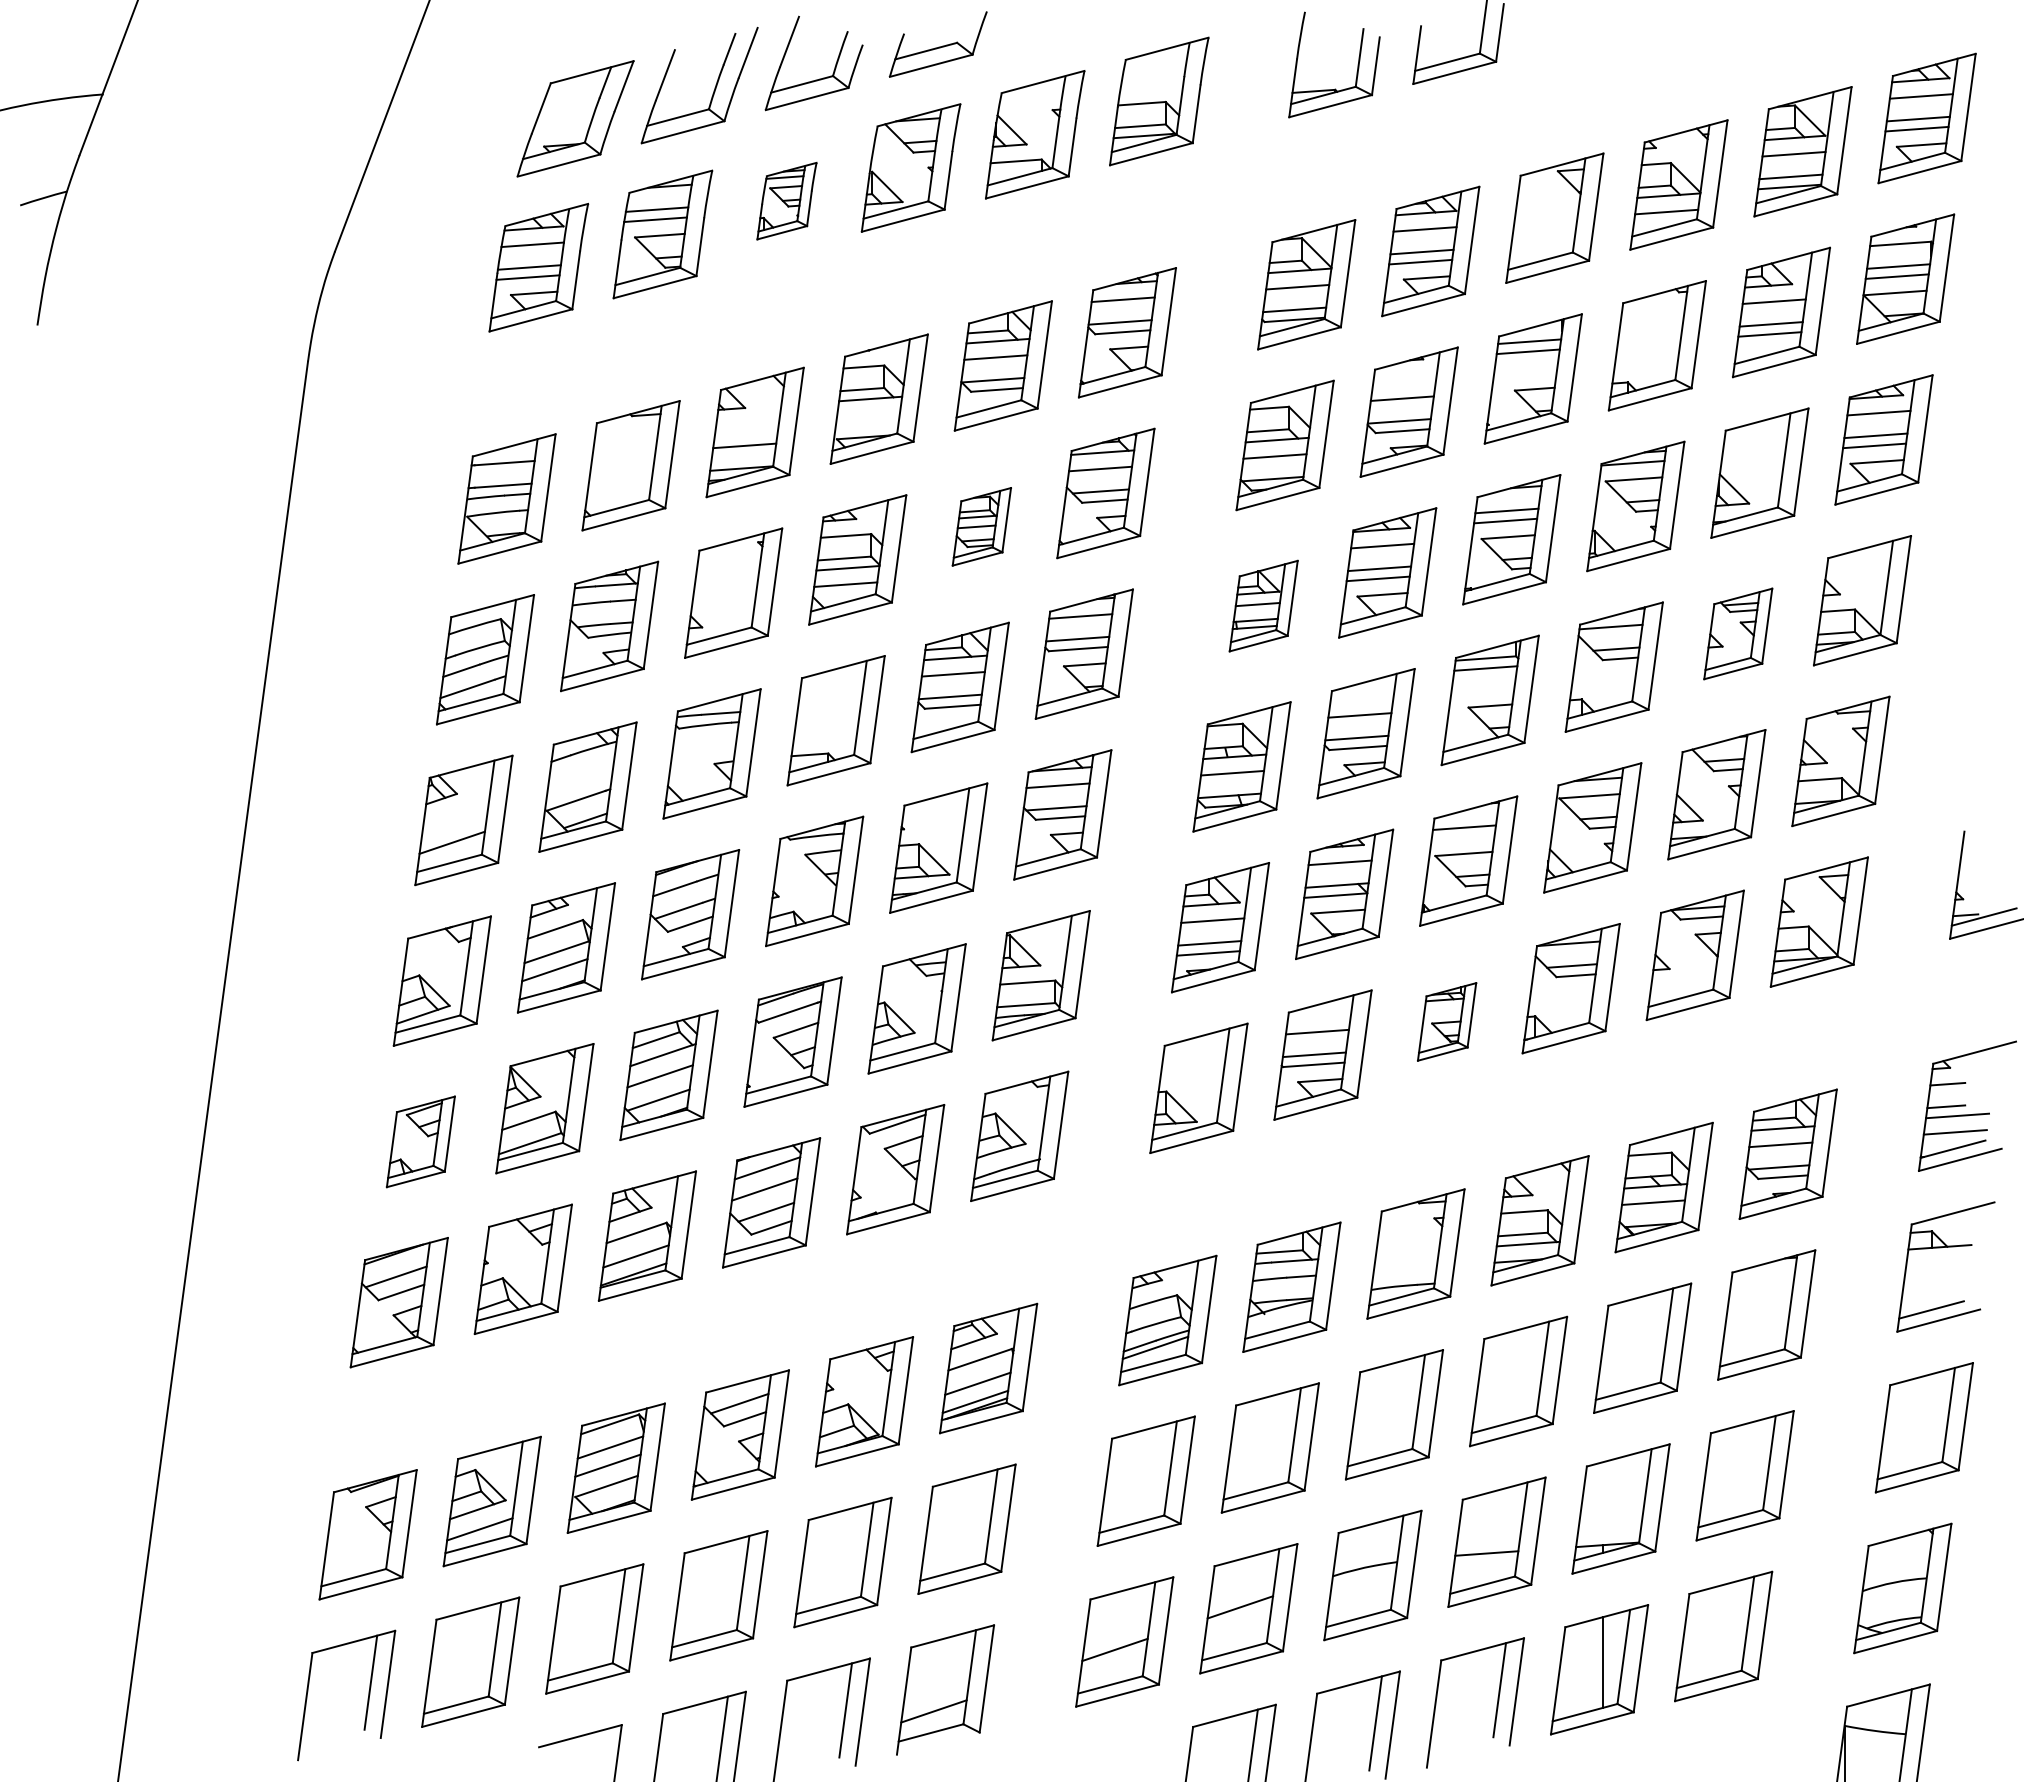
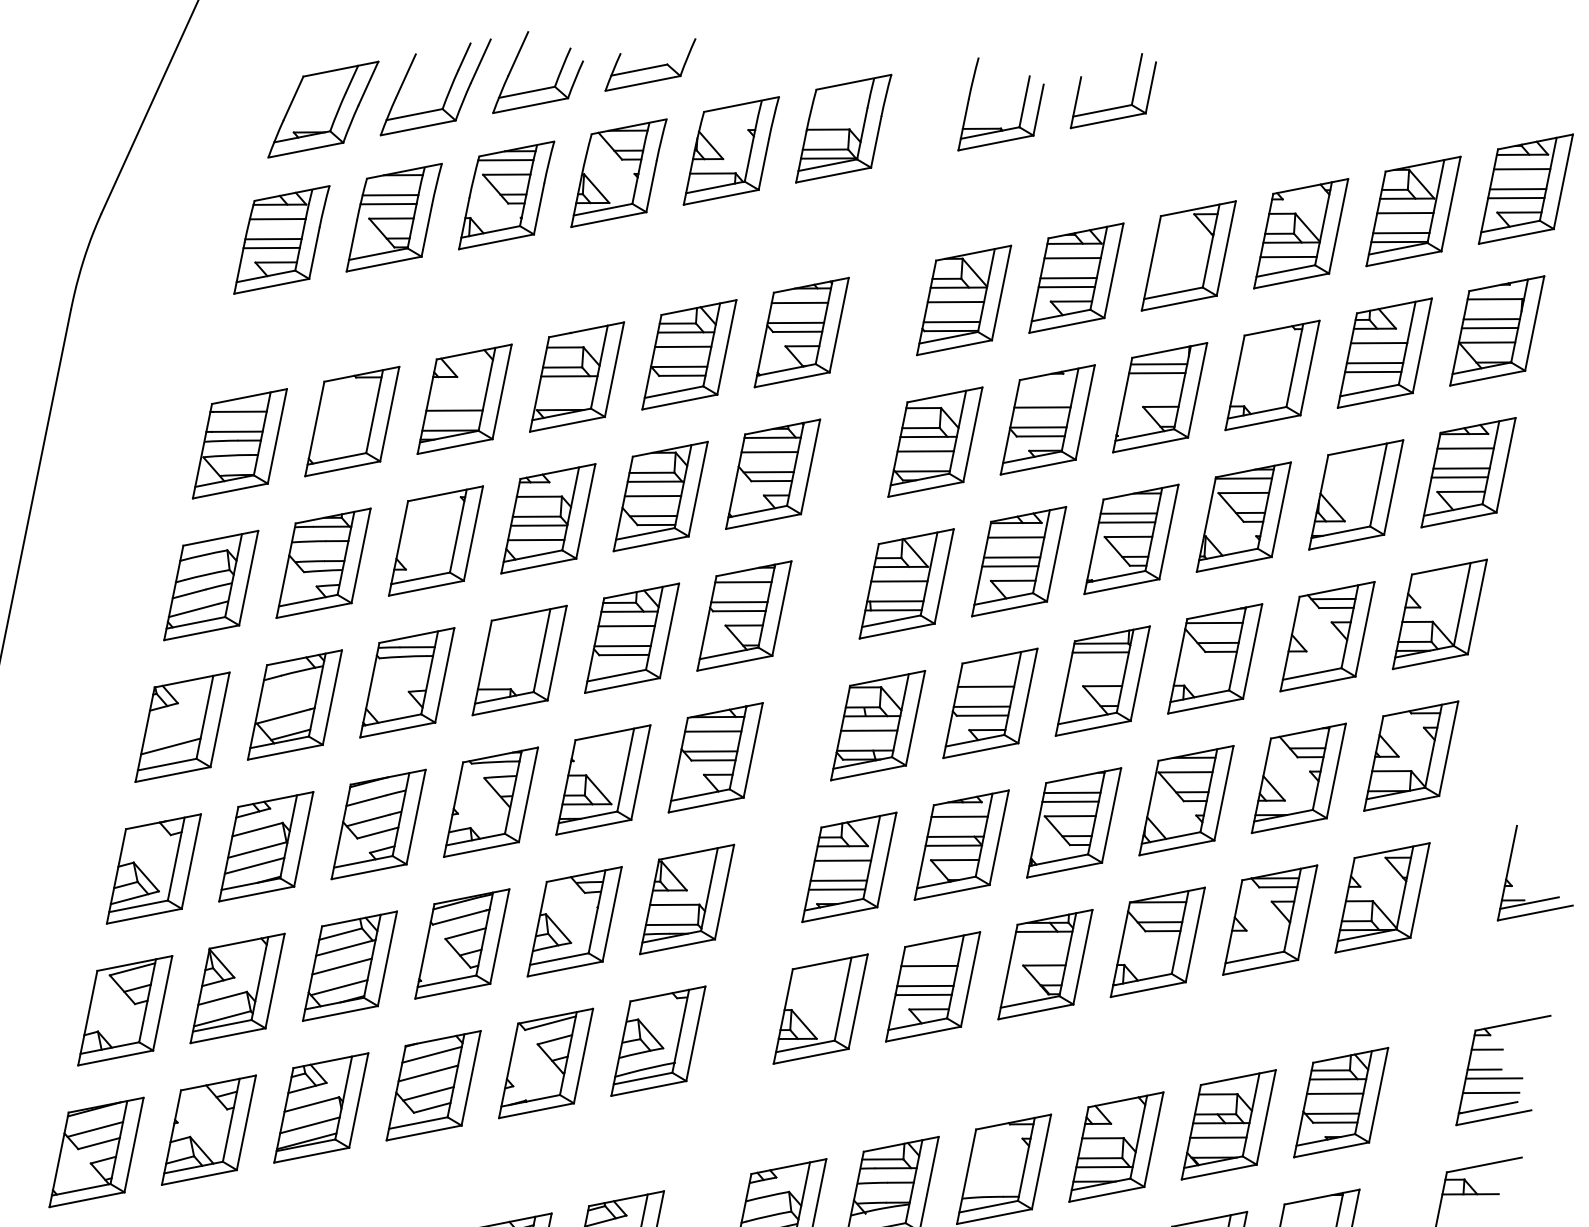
part: (786, 200) -> (506, 194), size x1.67
part: (981, 526) -> (660, 496), size x1.67
part: (1263, 605) -> (906, 583), size x1.43
part: (1737, 633) -> (1326, 636), size x1.43
line: (1462, 837) -> (1070, 801), added
part: (1446, 1021) -> (1044, 964), size x1.67
part: (420, 1141) -> (124, 1010), size x1.43

